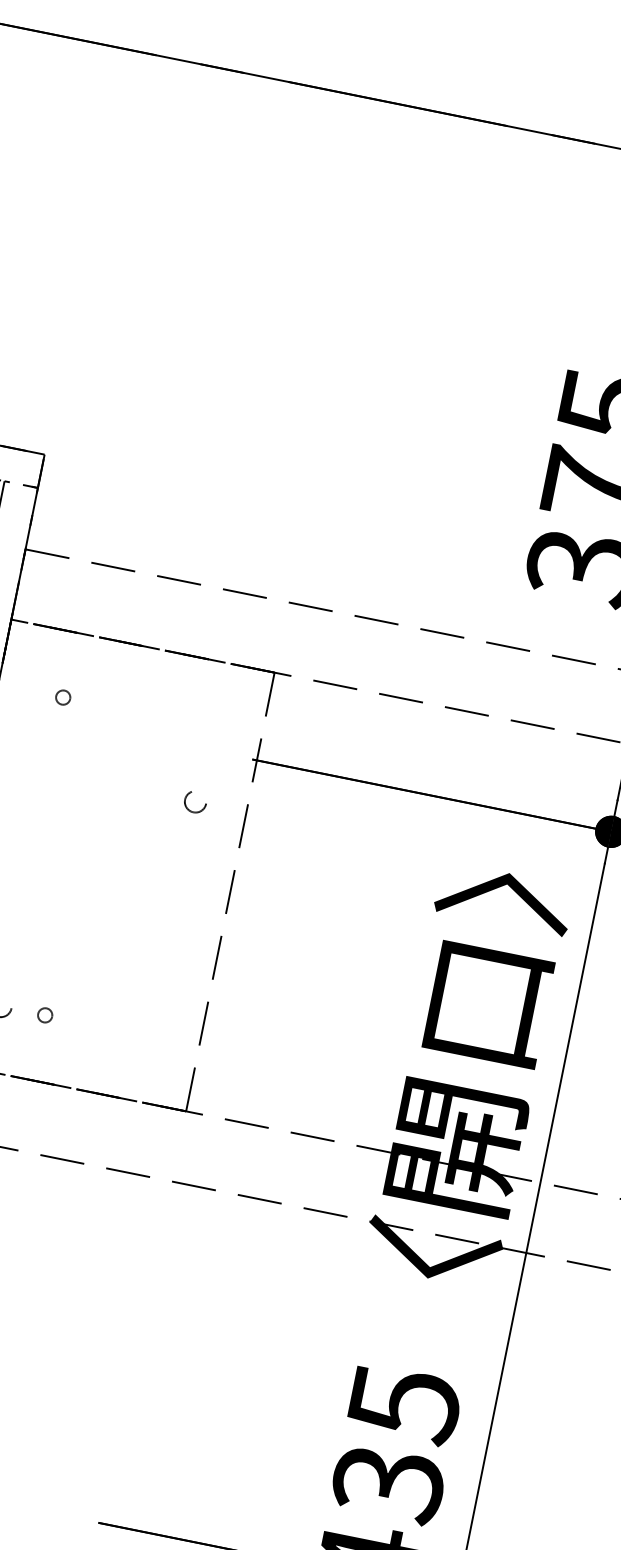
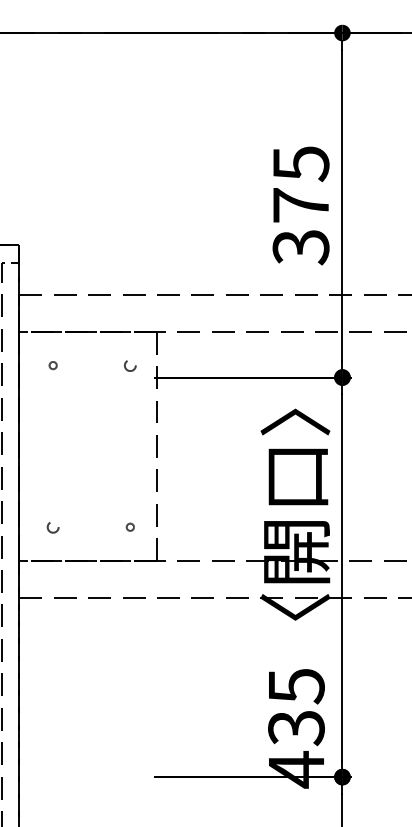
circle: (195, 801) -> (130, 365), moved
circle: (43, 1013) -> (129, 526), moved

